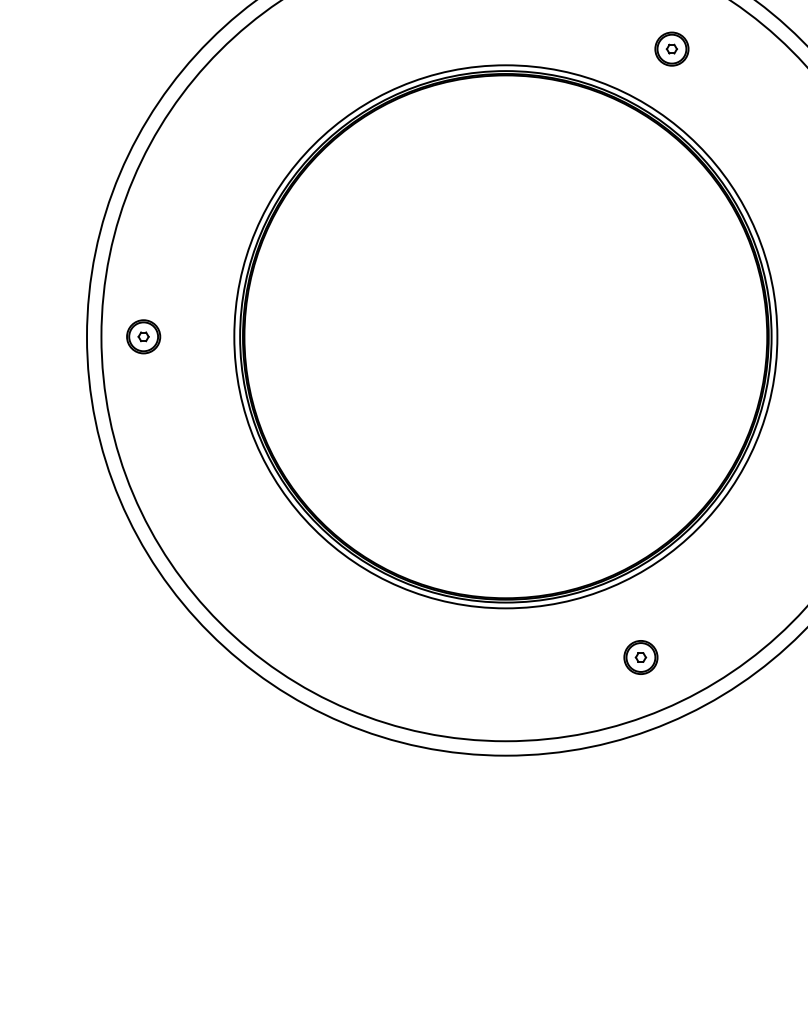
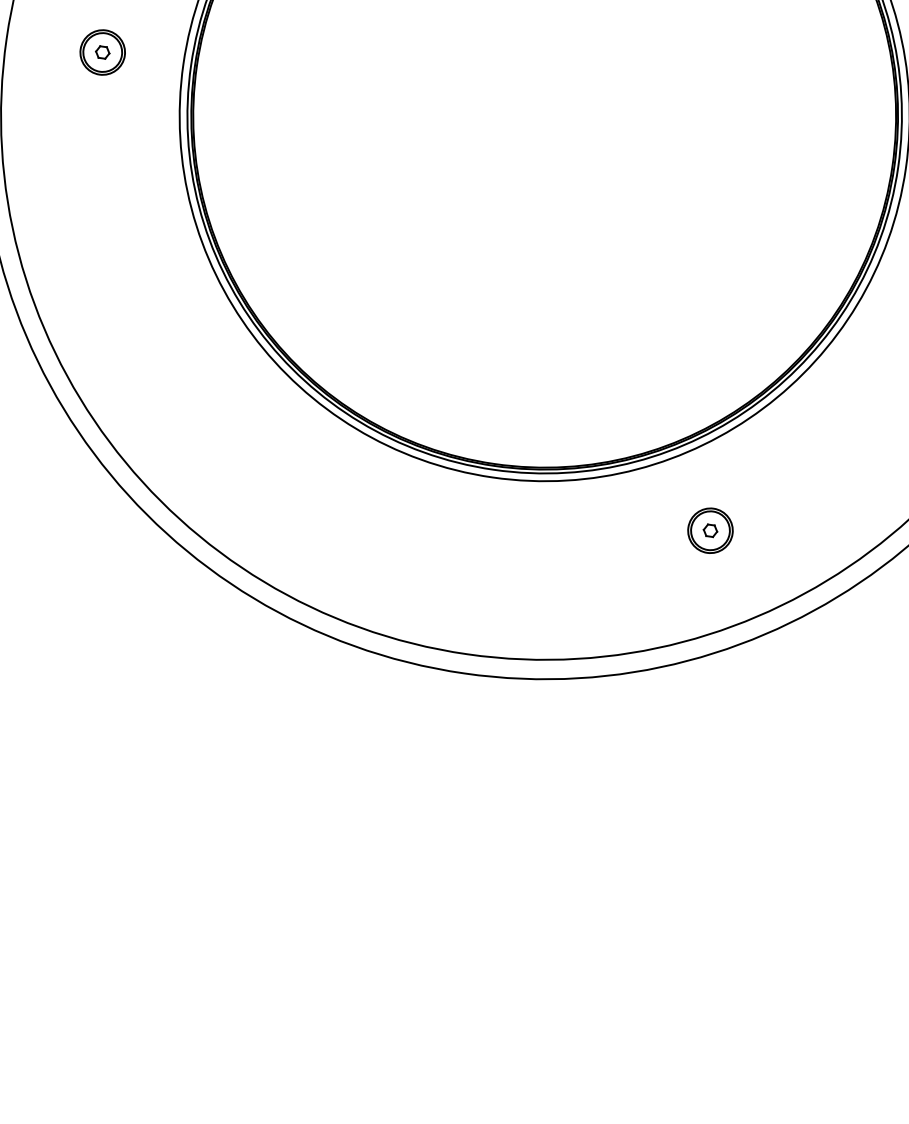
part: (143, 336) -> (102, 52), moved
part: (640, 657) -> (709, 530), moved

